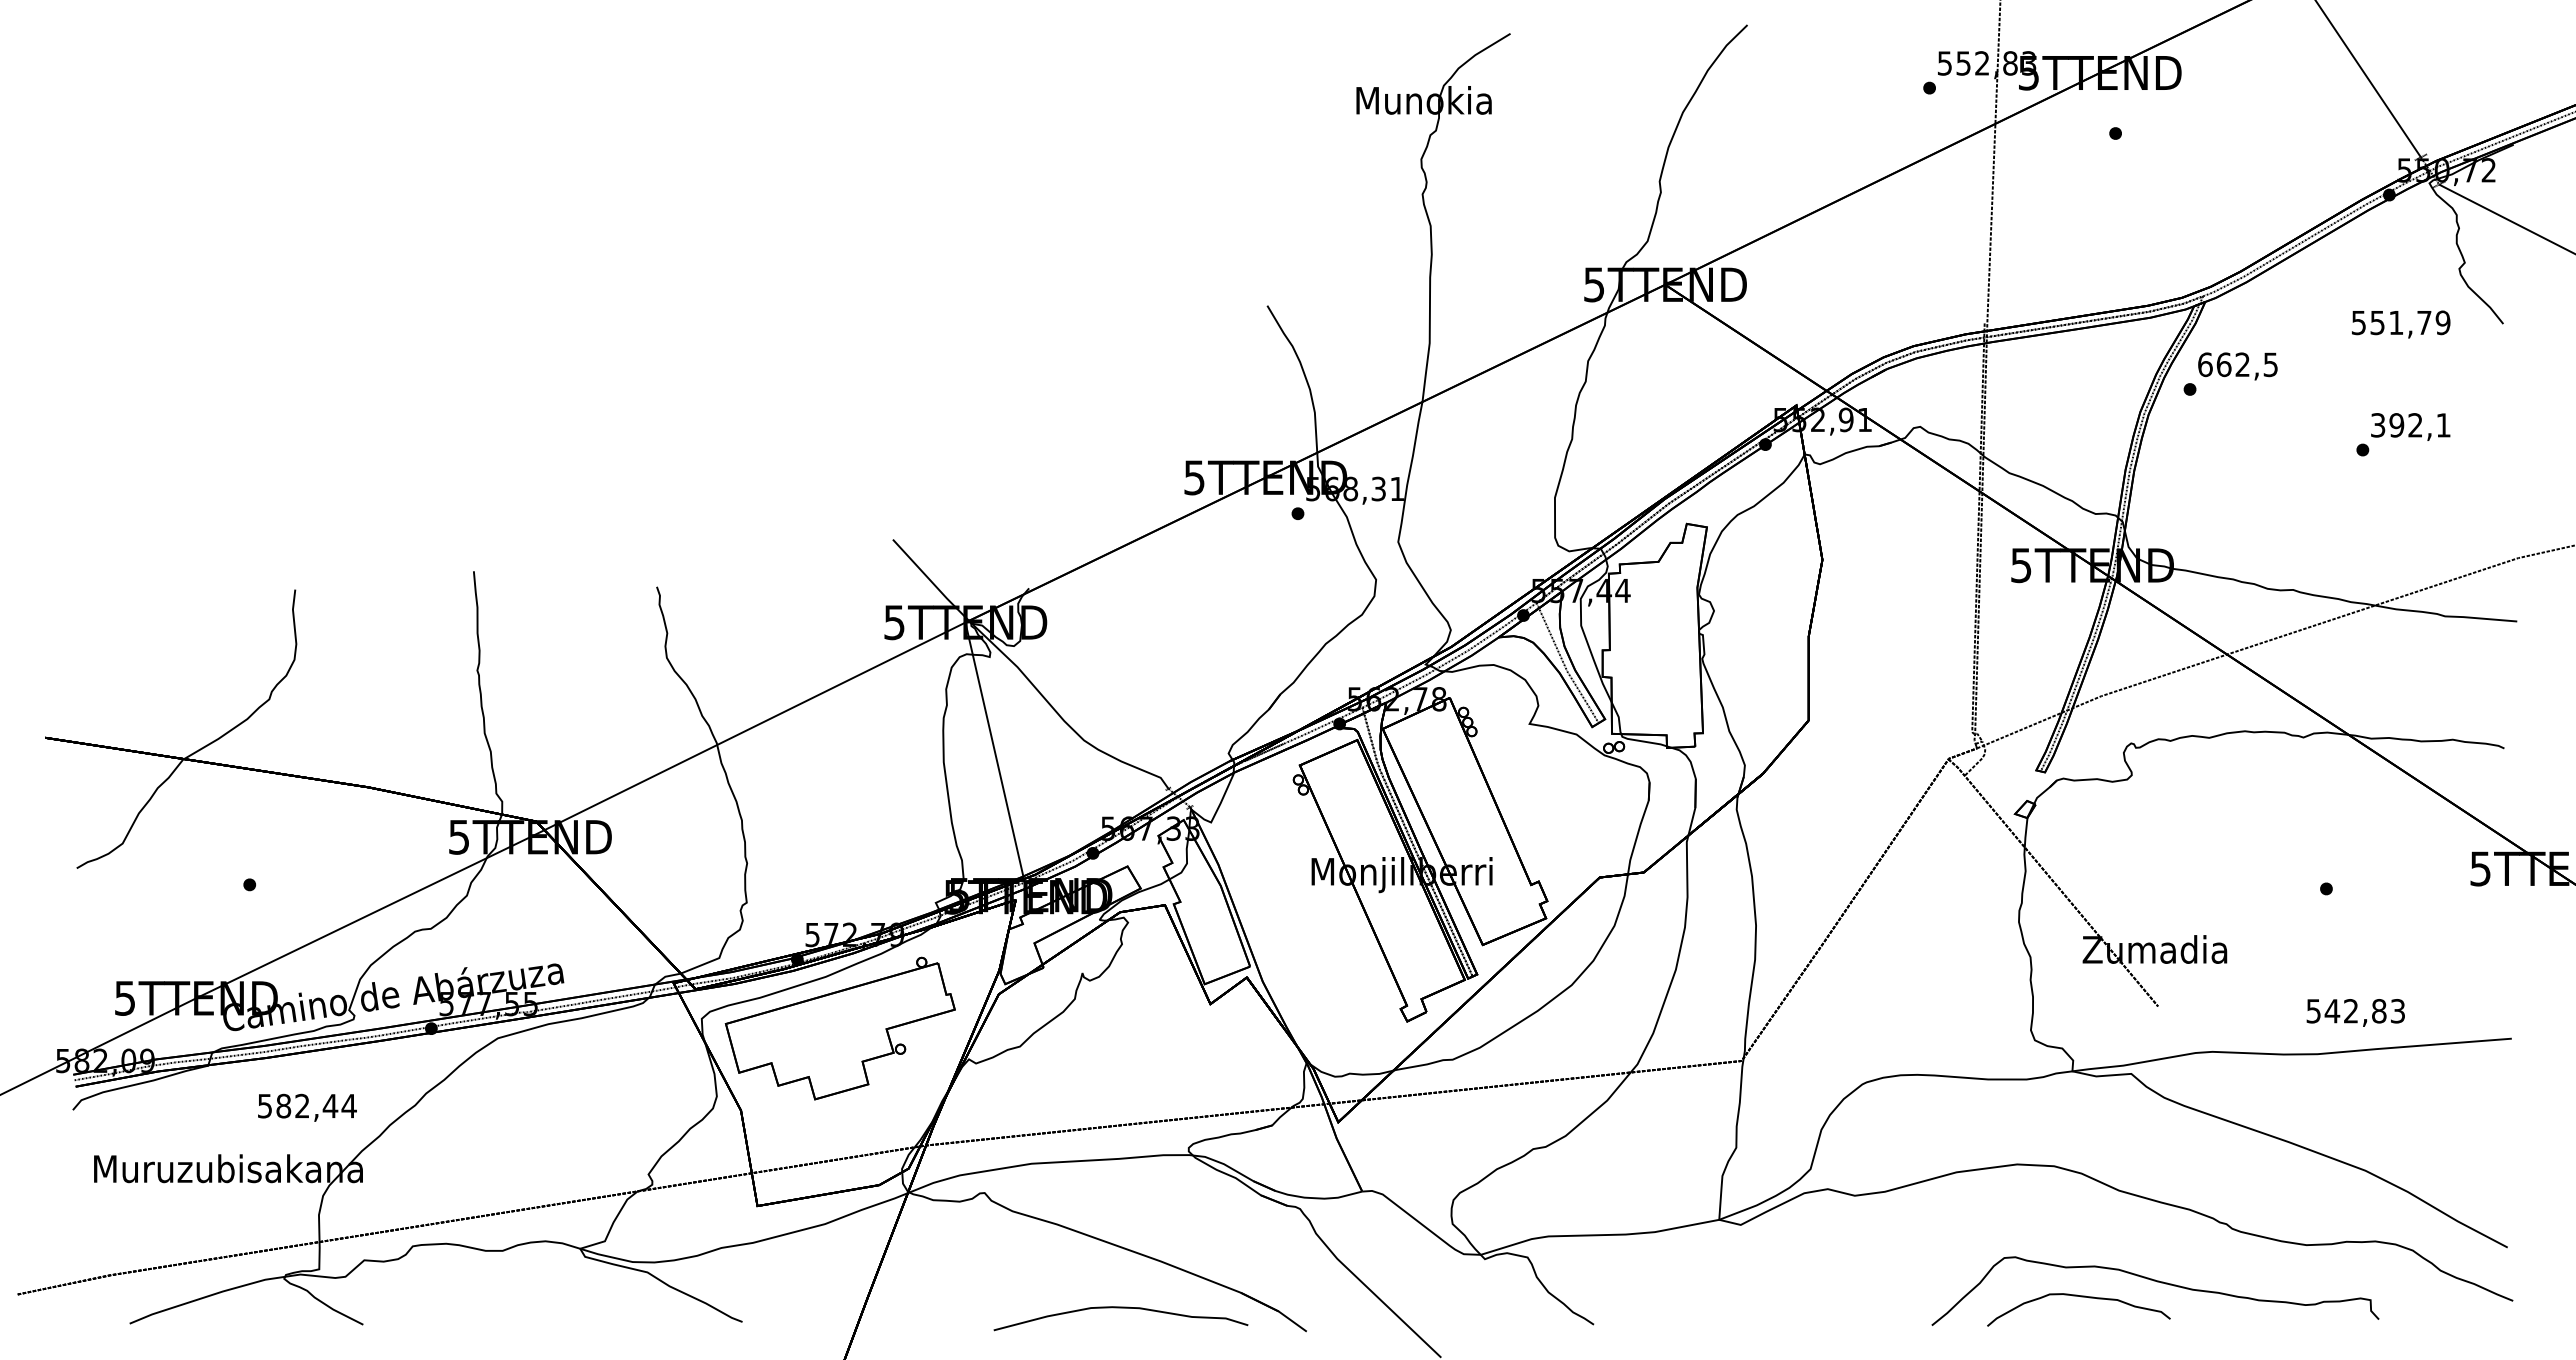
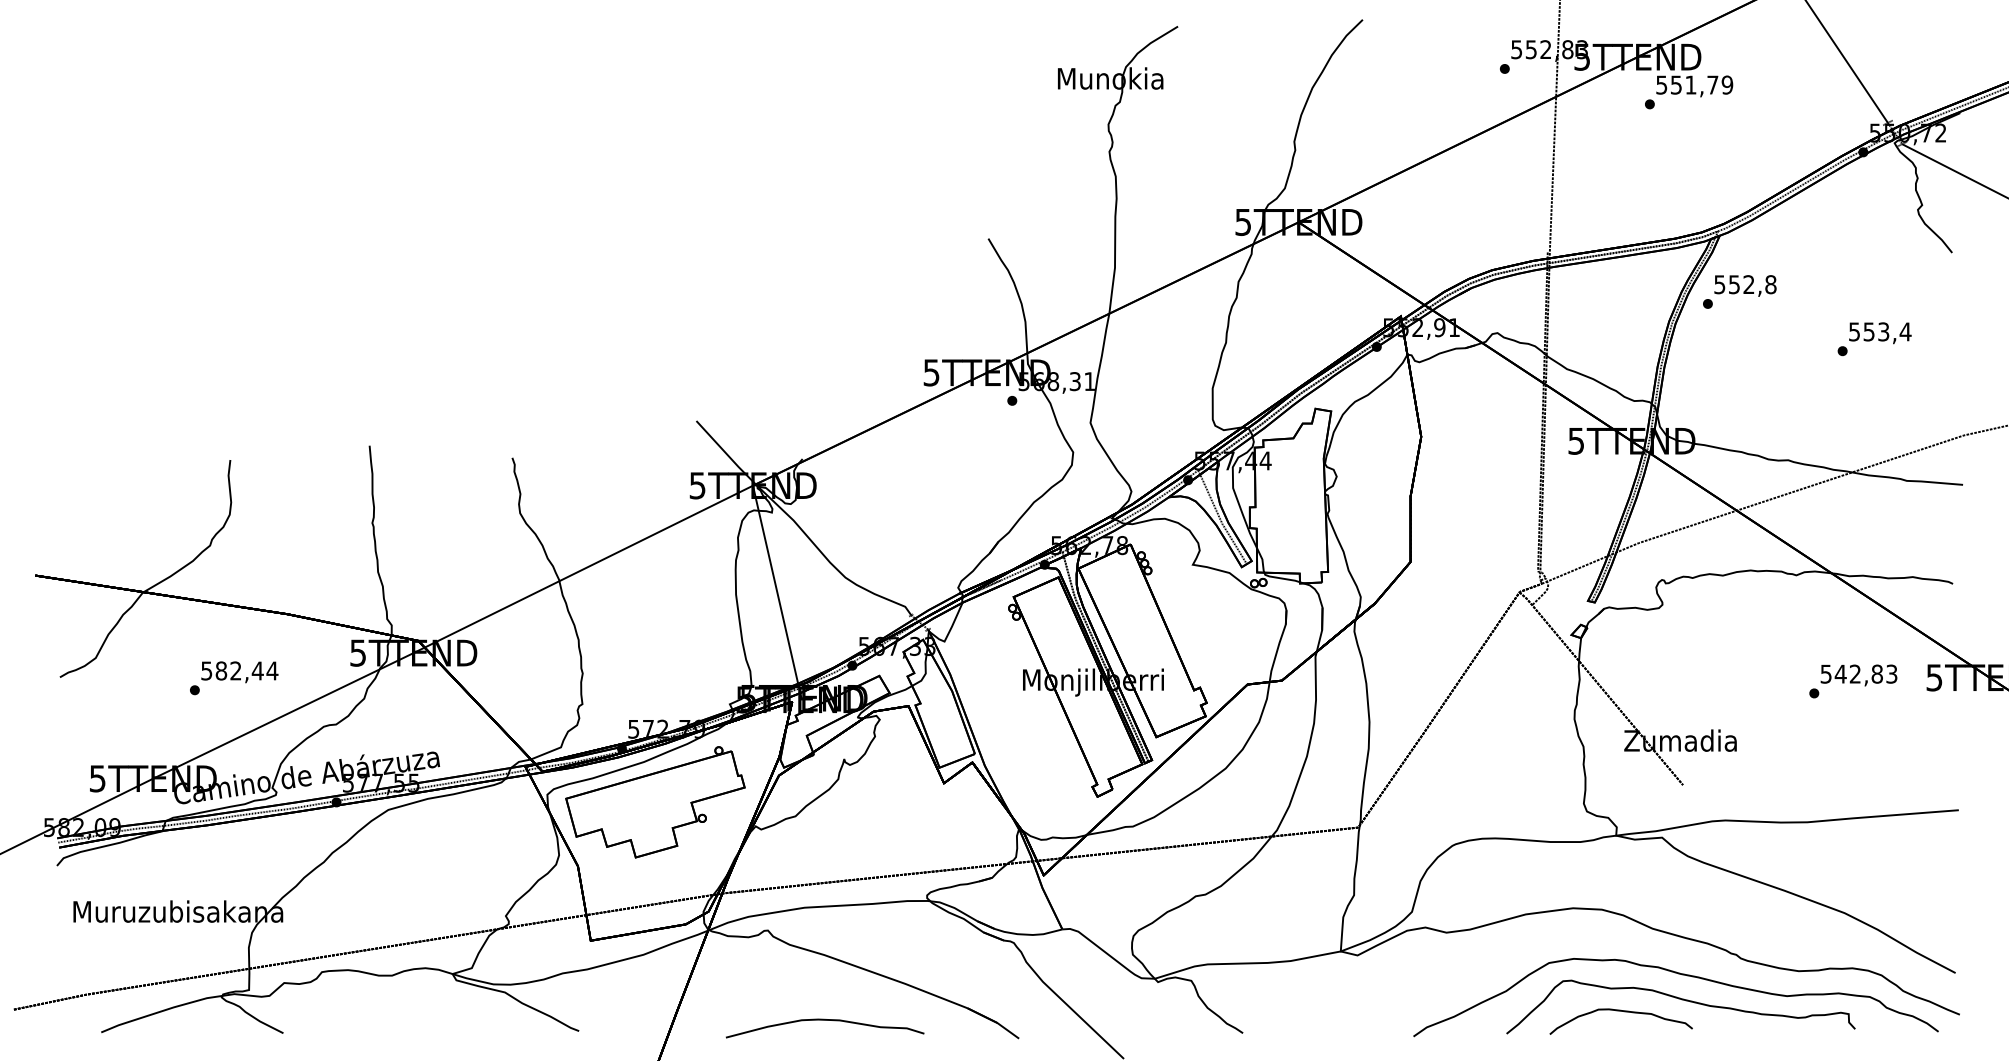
text: (2401, 324) -> (1695, 86), moved
text: (2238, 364) -> (1745, 284), 662,5 -> 552,8
text: (2411, 425) -> (1880, 332), 392,1 -> 553,4
text: (2355, 1012) -> (1858, 675), moved
text: (307, 1107) -> (239, 672), moved
curve: (2153, 1249) -> (1679, 974), added
curve: (1120, 1308) -> (824, 1020), moved

